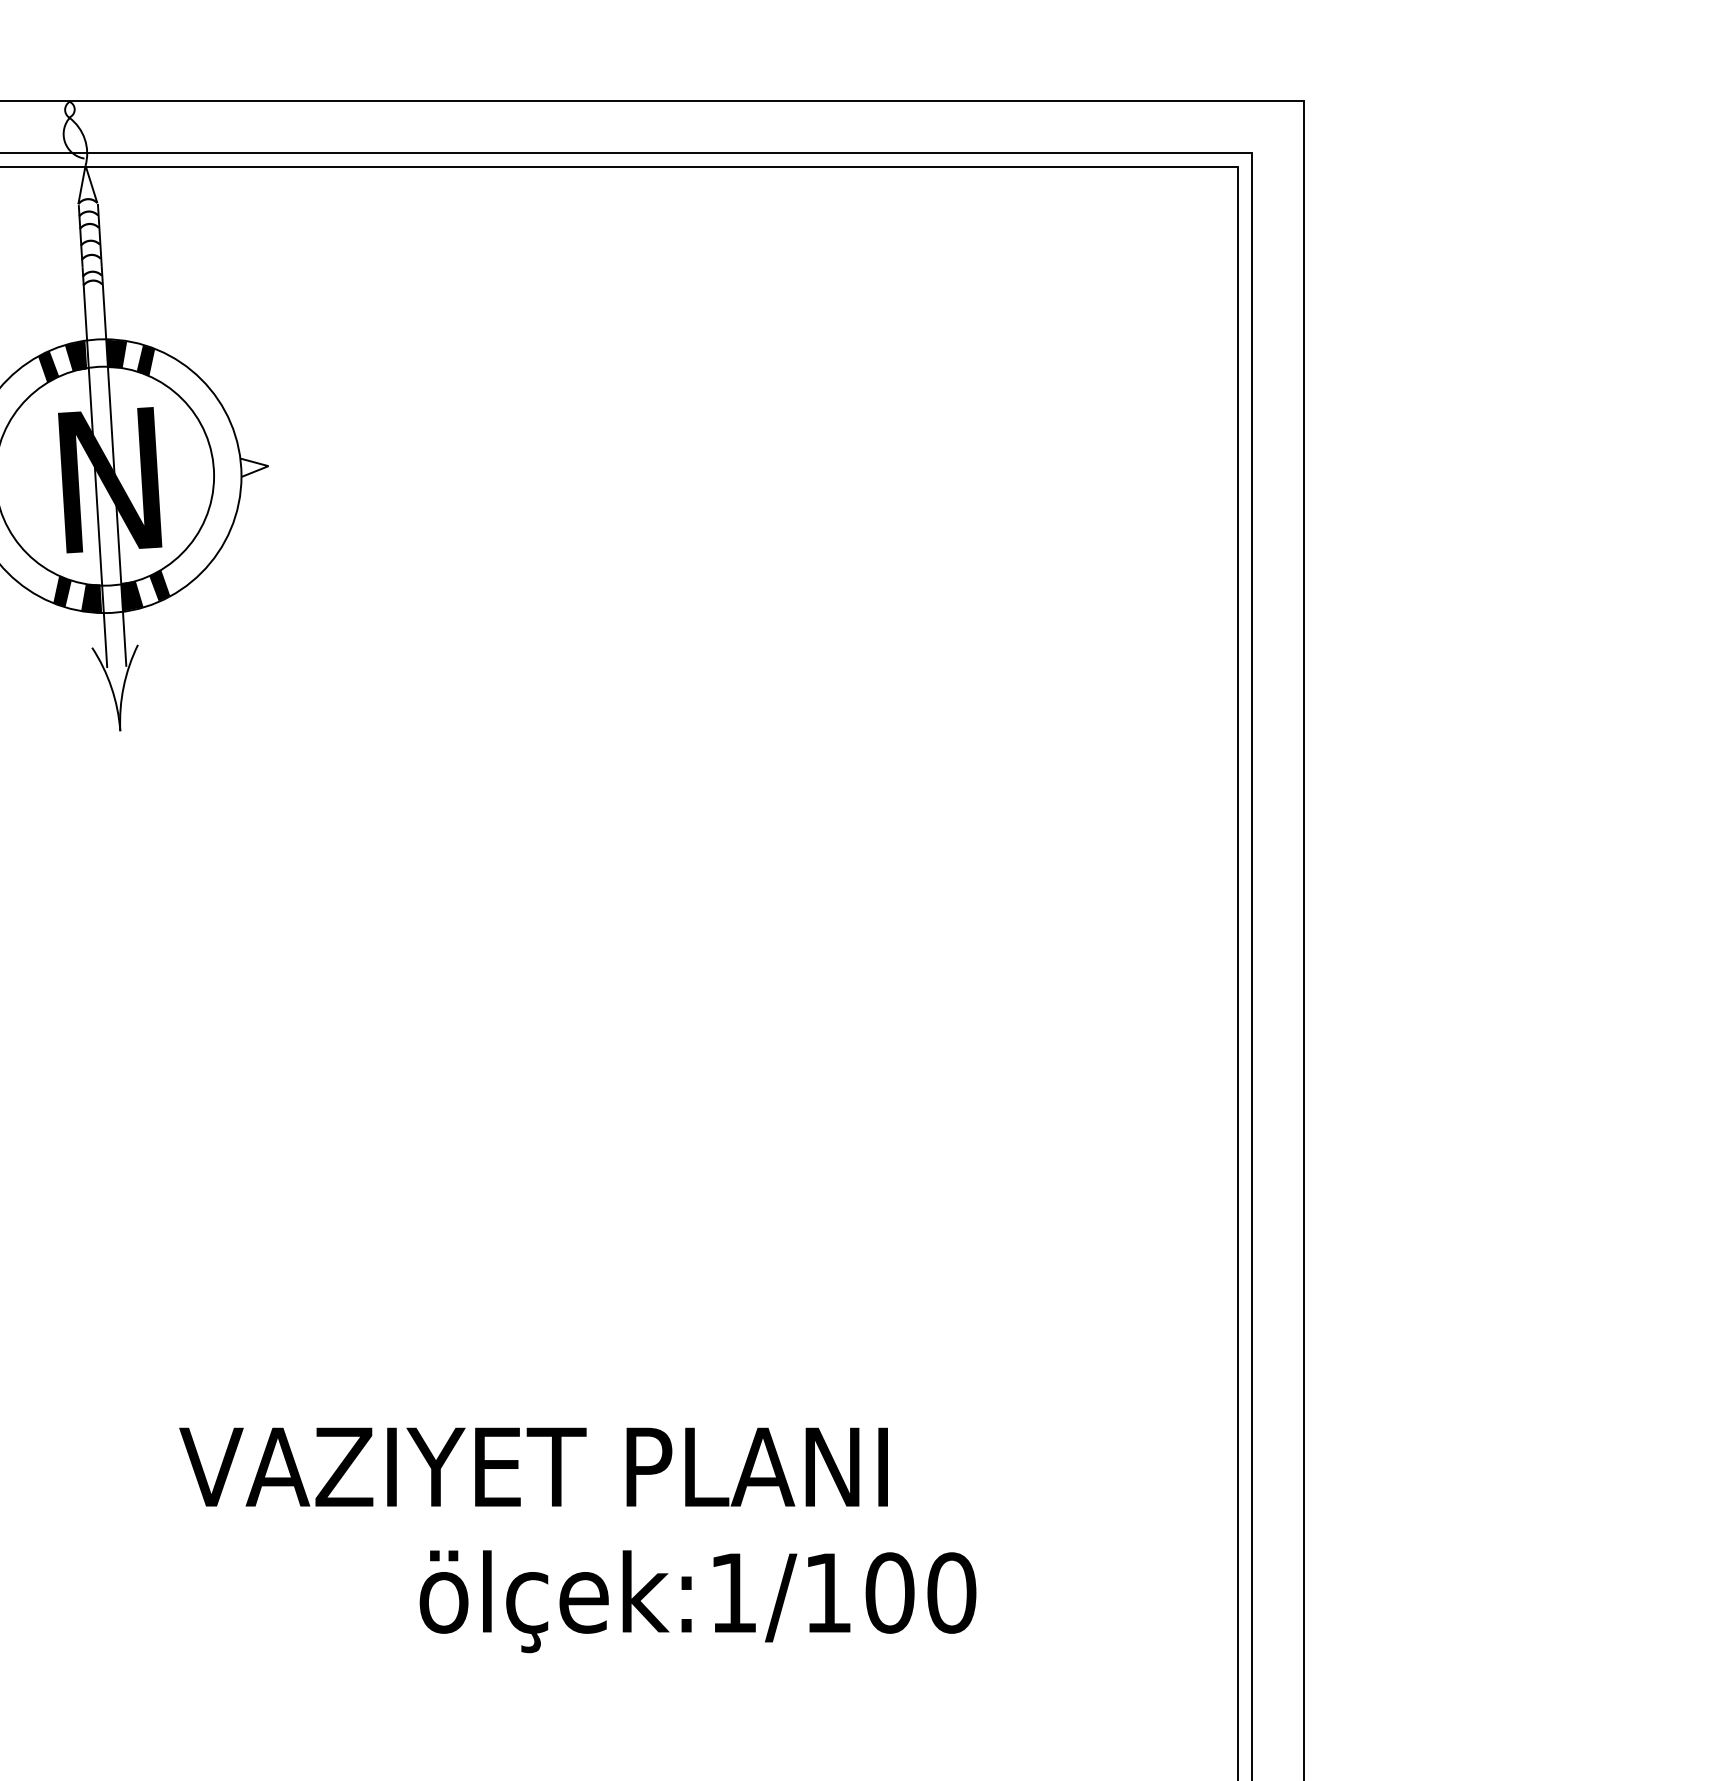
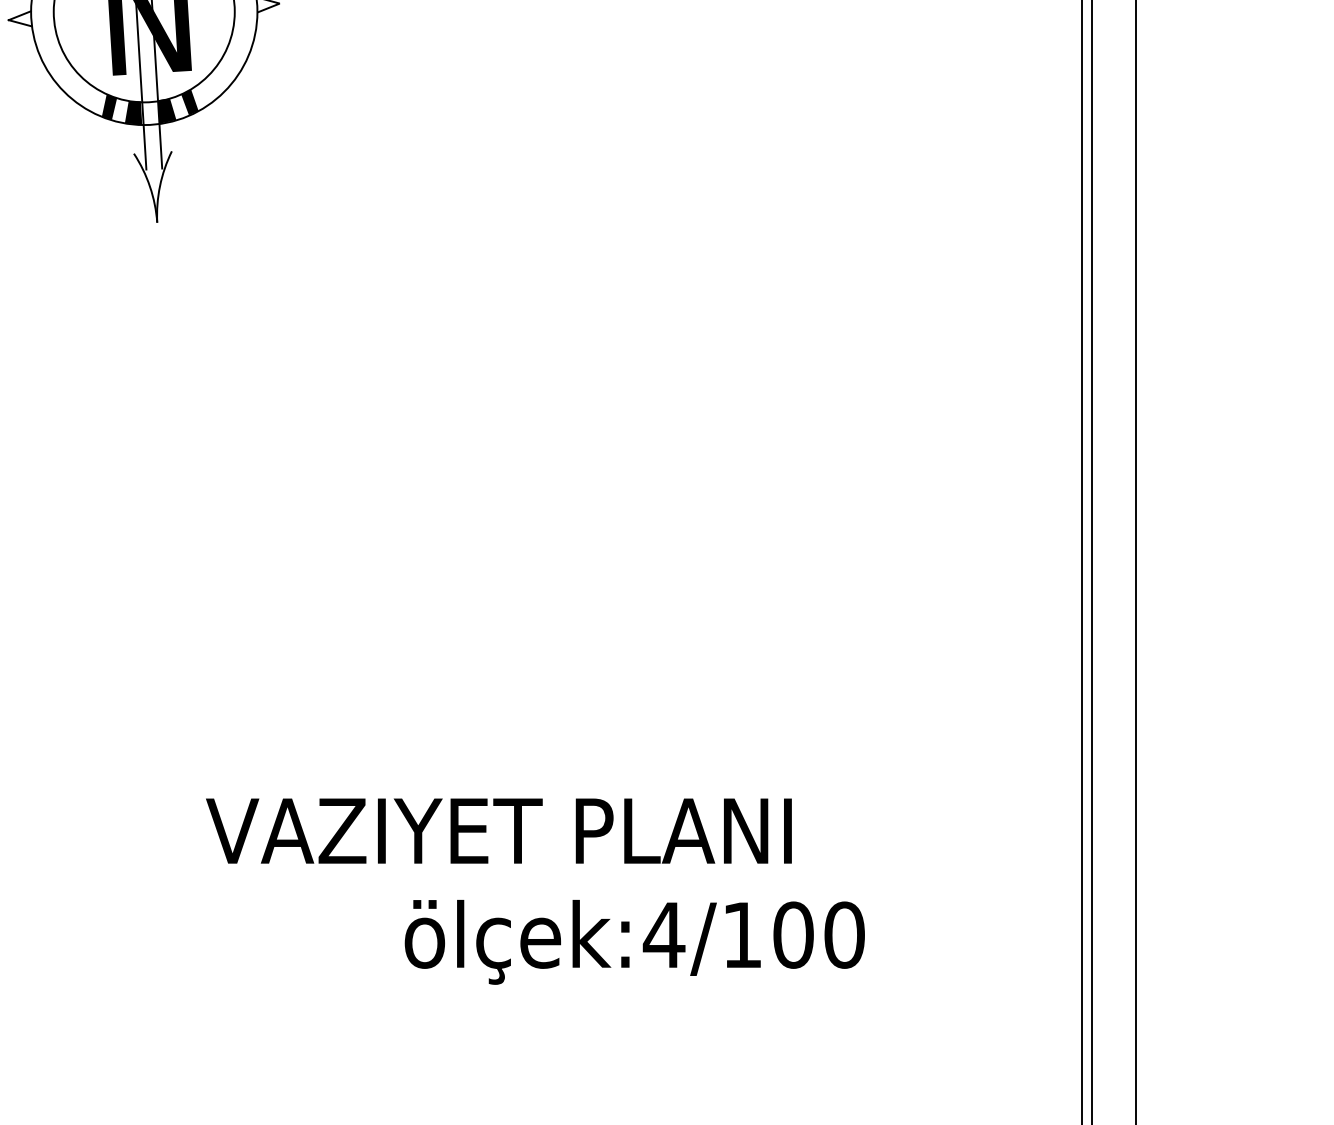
text: (733, 1592) -> (664, 934), ölçek:1/100 -> ölçek:4/100

